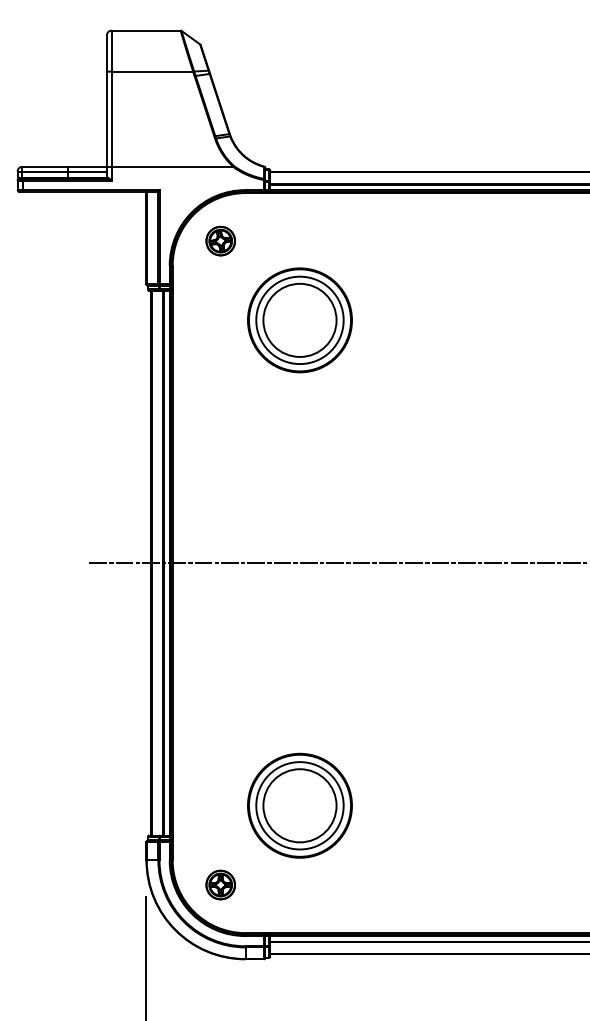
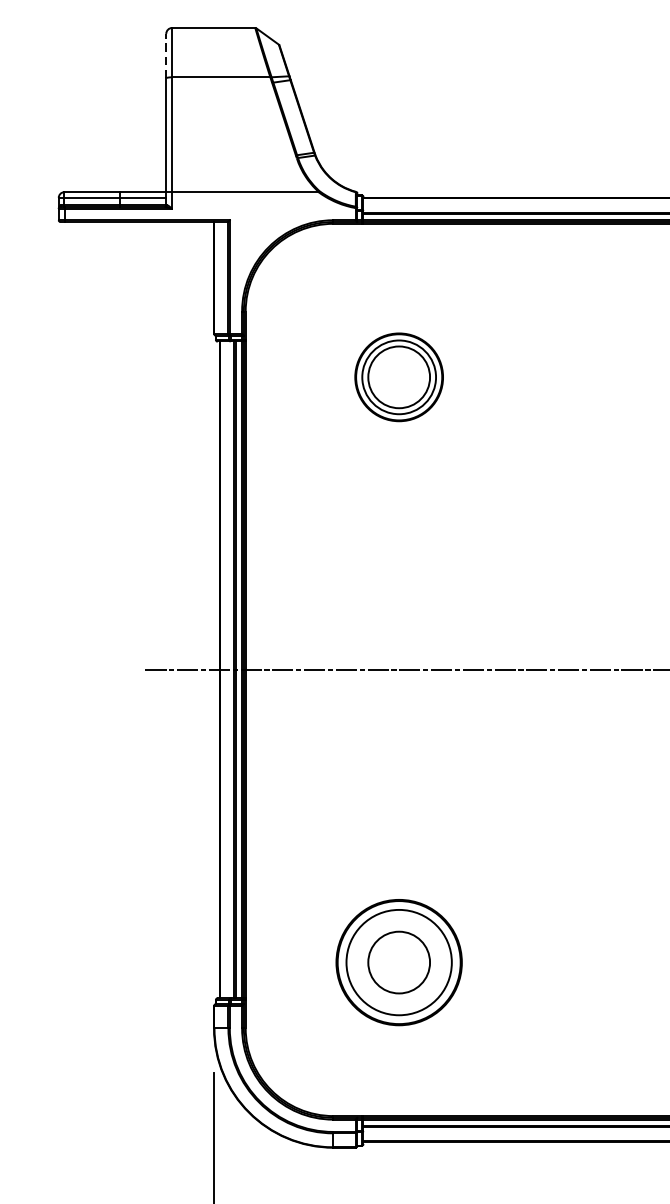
line: (106, 53) -> (165, 55), solid -> dashed
part: (220, 240) -> (303, 281), removed
part: (299, 320) -> (398, 377), size x0.7
circle: (299, 805) -> (398, 962), size x0.7
part: (220, 884) -> (303, 1057), removed

